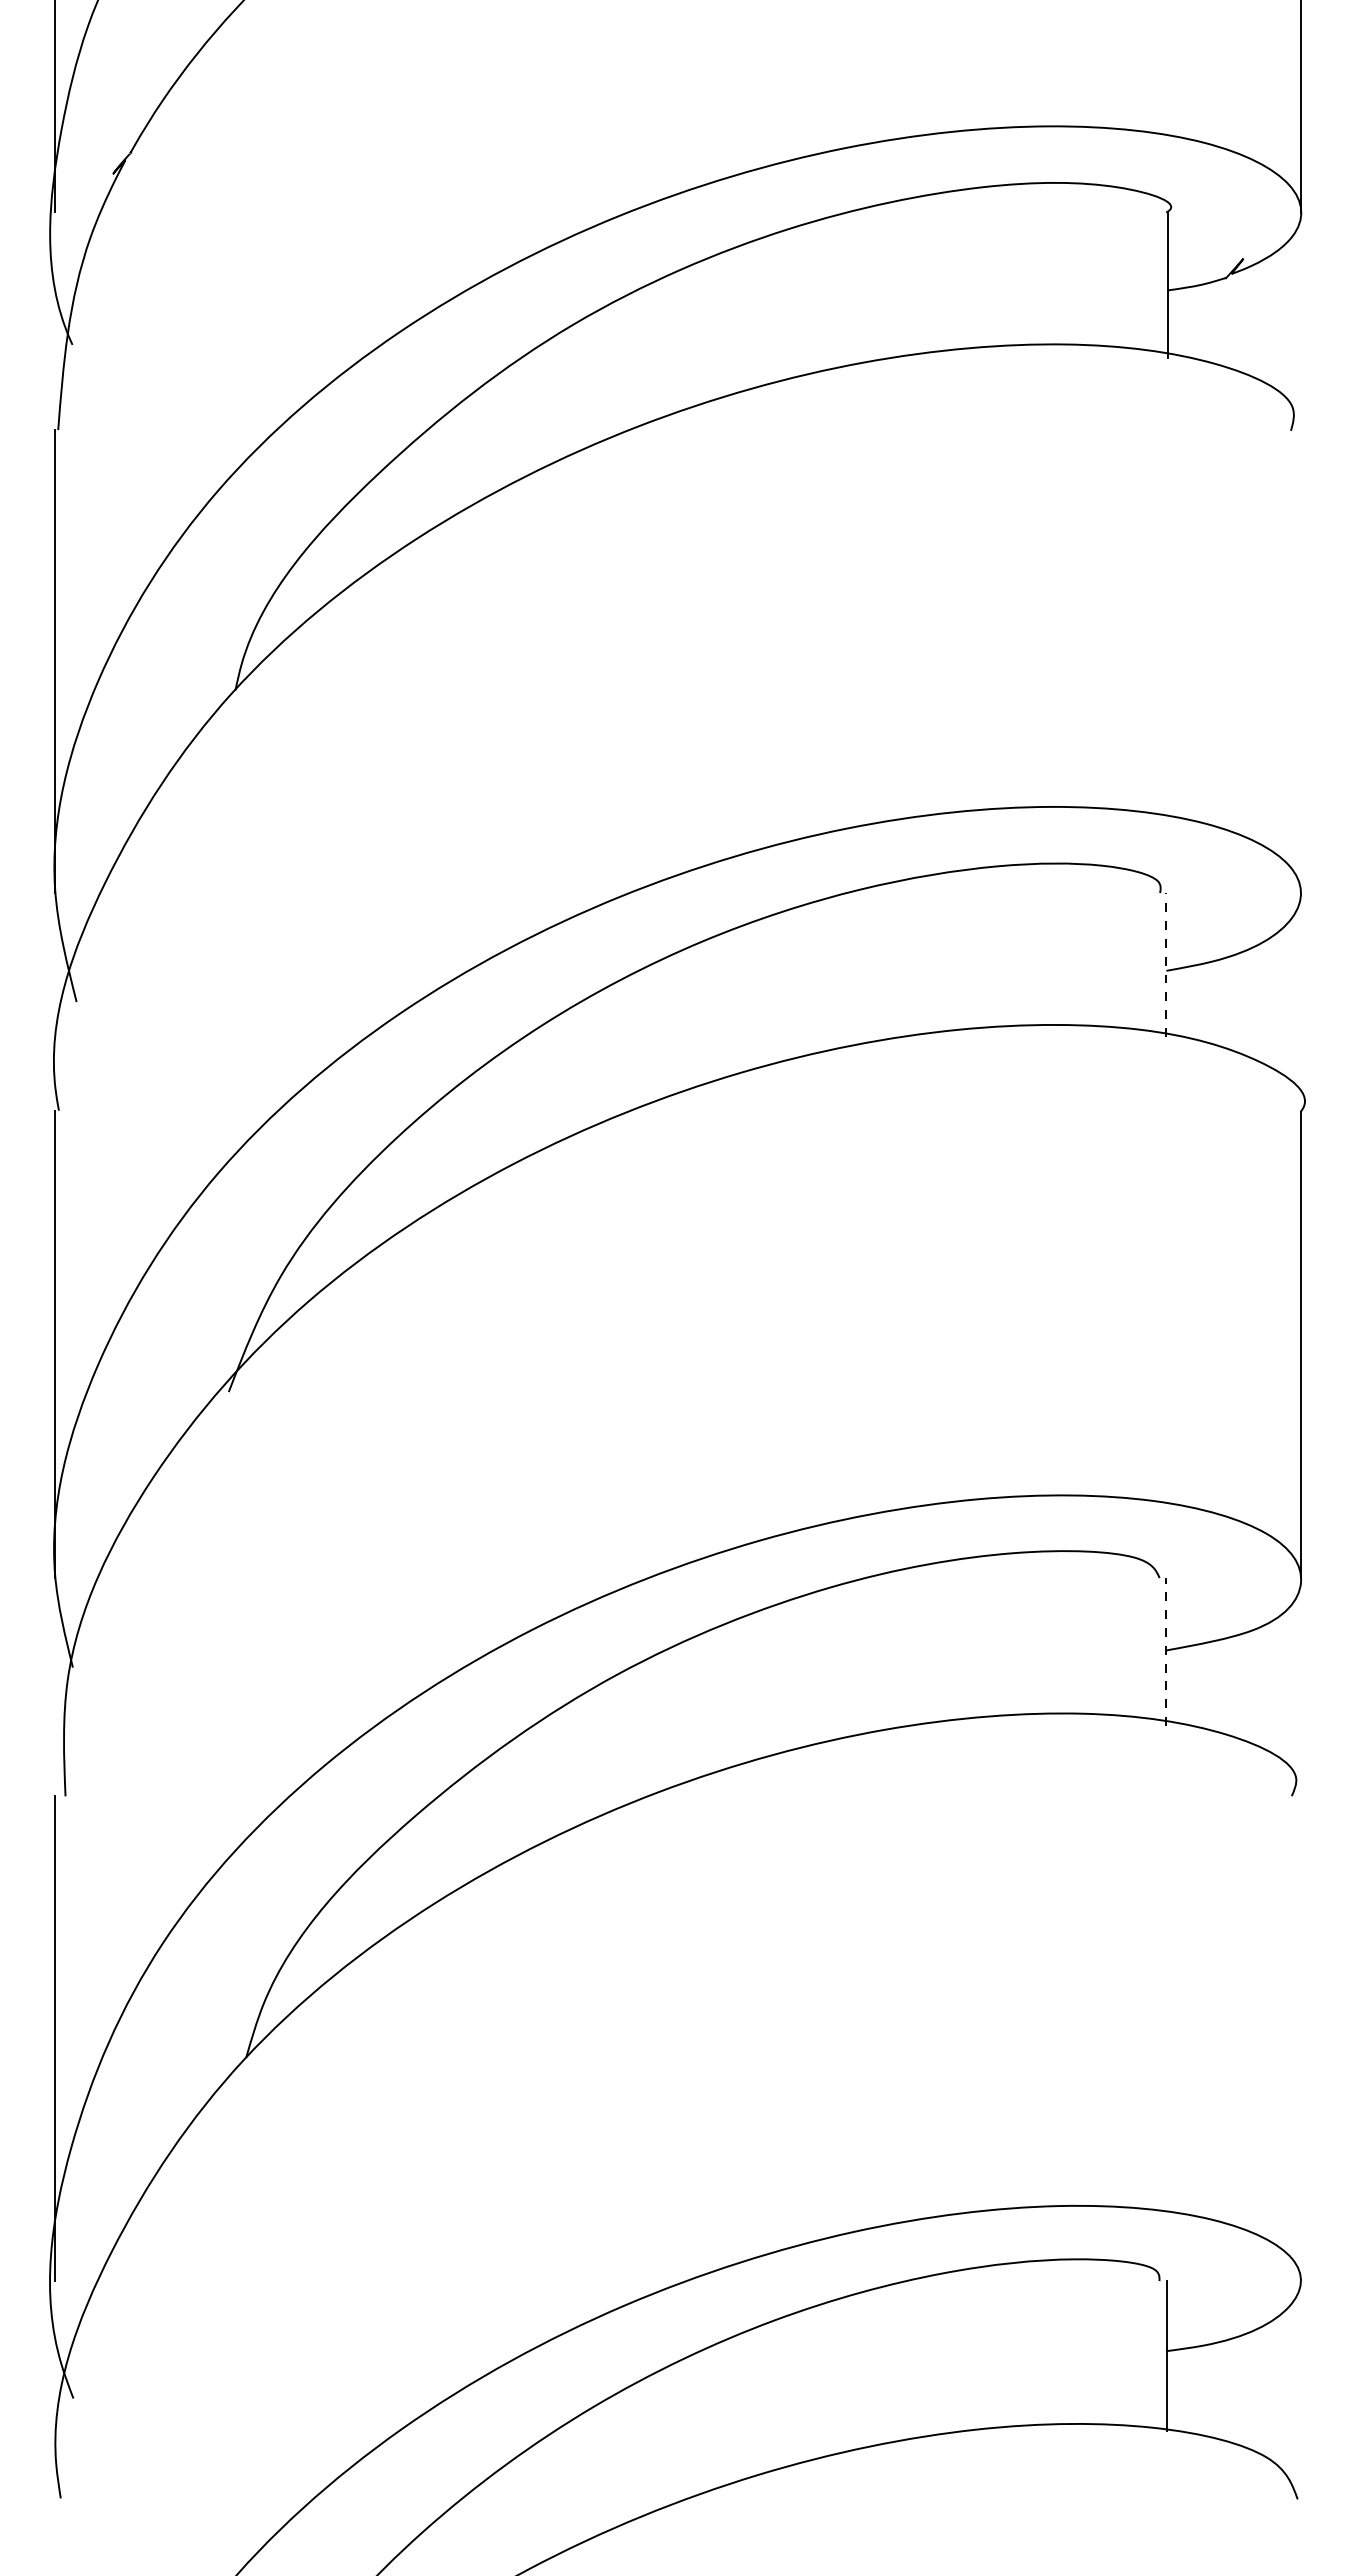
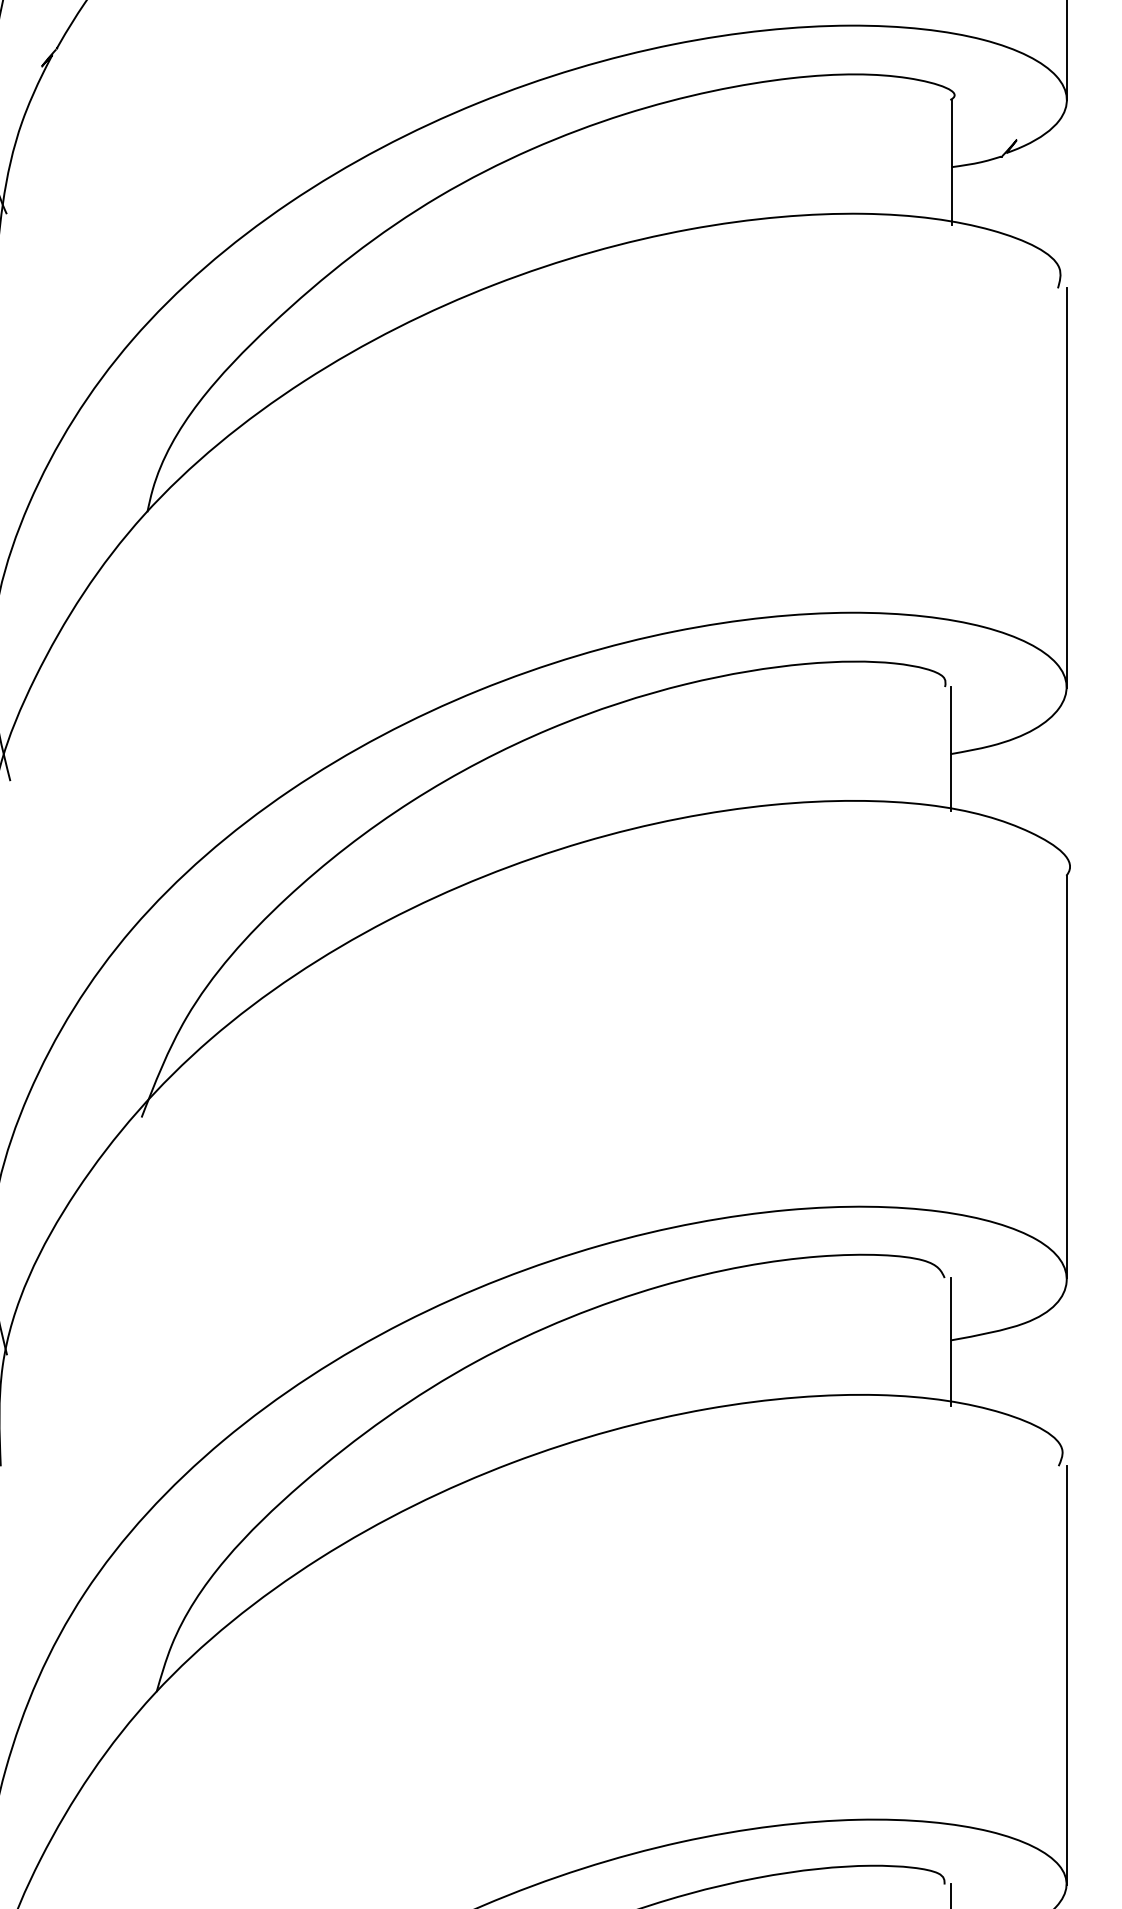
line: (1301, 661) -> (1067, 487), added
line: (1166, 965) -> (950, 749), dashed -> solid
line: (1166, 1652) -> (950, 1342), dashed -> solid
line: (1301, 2038) -> (1067, 1675), added

